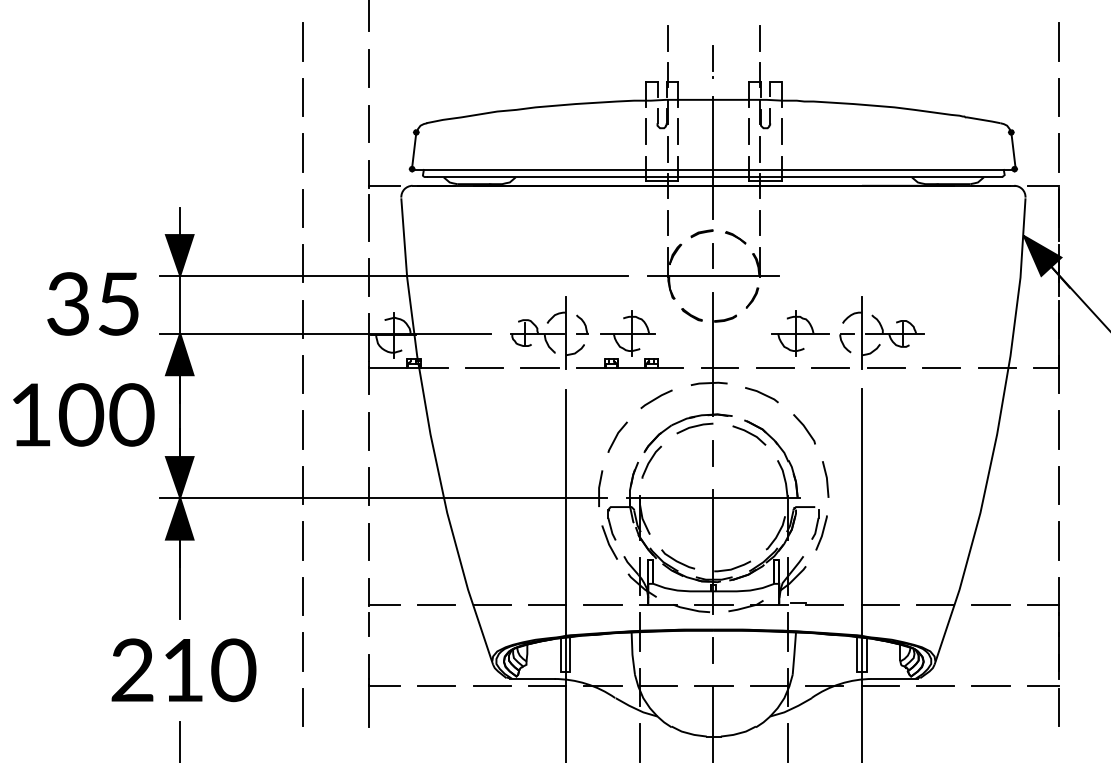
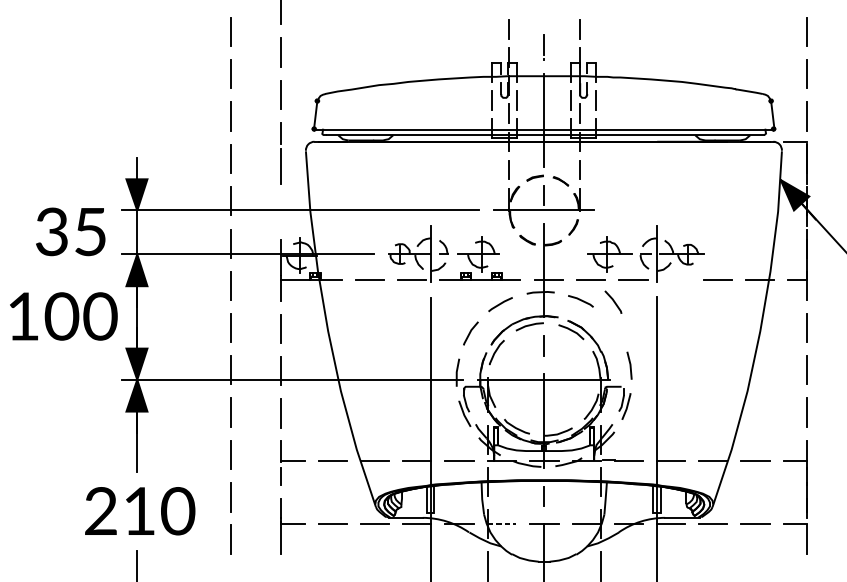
line: (383, 185) -> (292, 141), removed
line: (368, 277) -> (280, 211), removed
line: (885, 367) -> (675, 280), removed
line: (804, 428) -> (613, 301), moved
line: (658, 686) -> (502, 523), solid -> dashed

